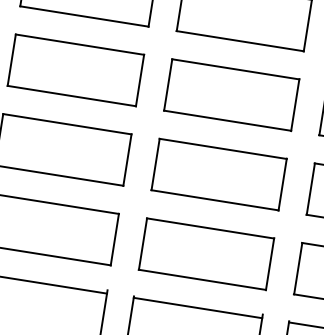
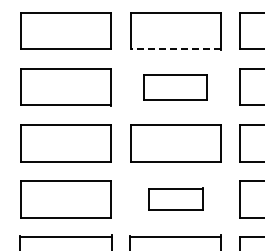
line: (239, 41) -> (175, 49), solid -> dashed
part: (231, 95) -> (175, 87), size x0.7
part: (206, 254) -> (175, 199), size x0.6

